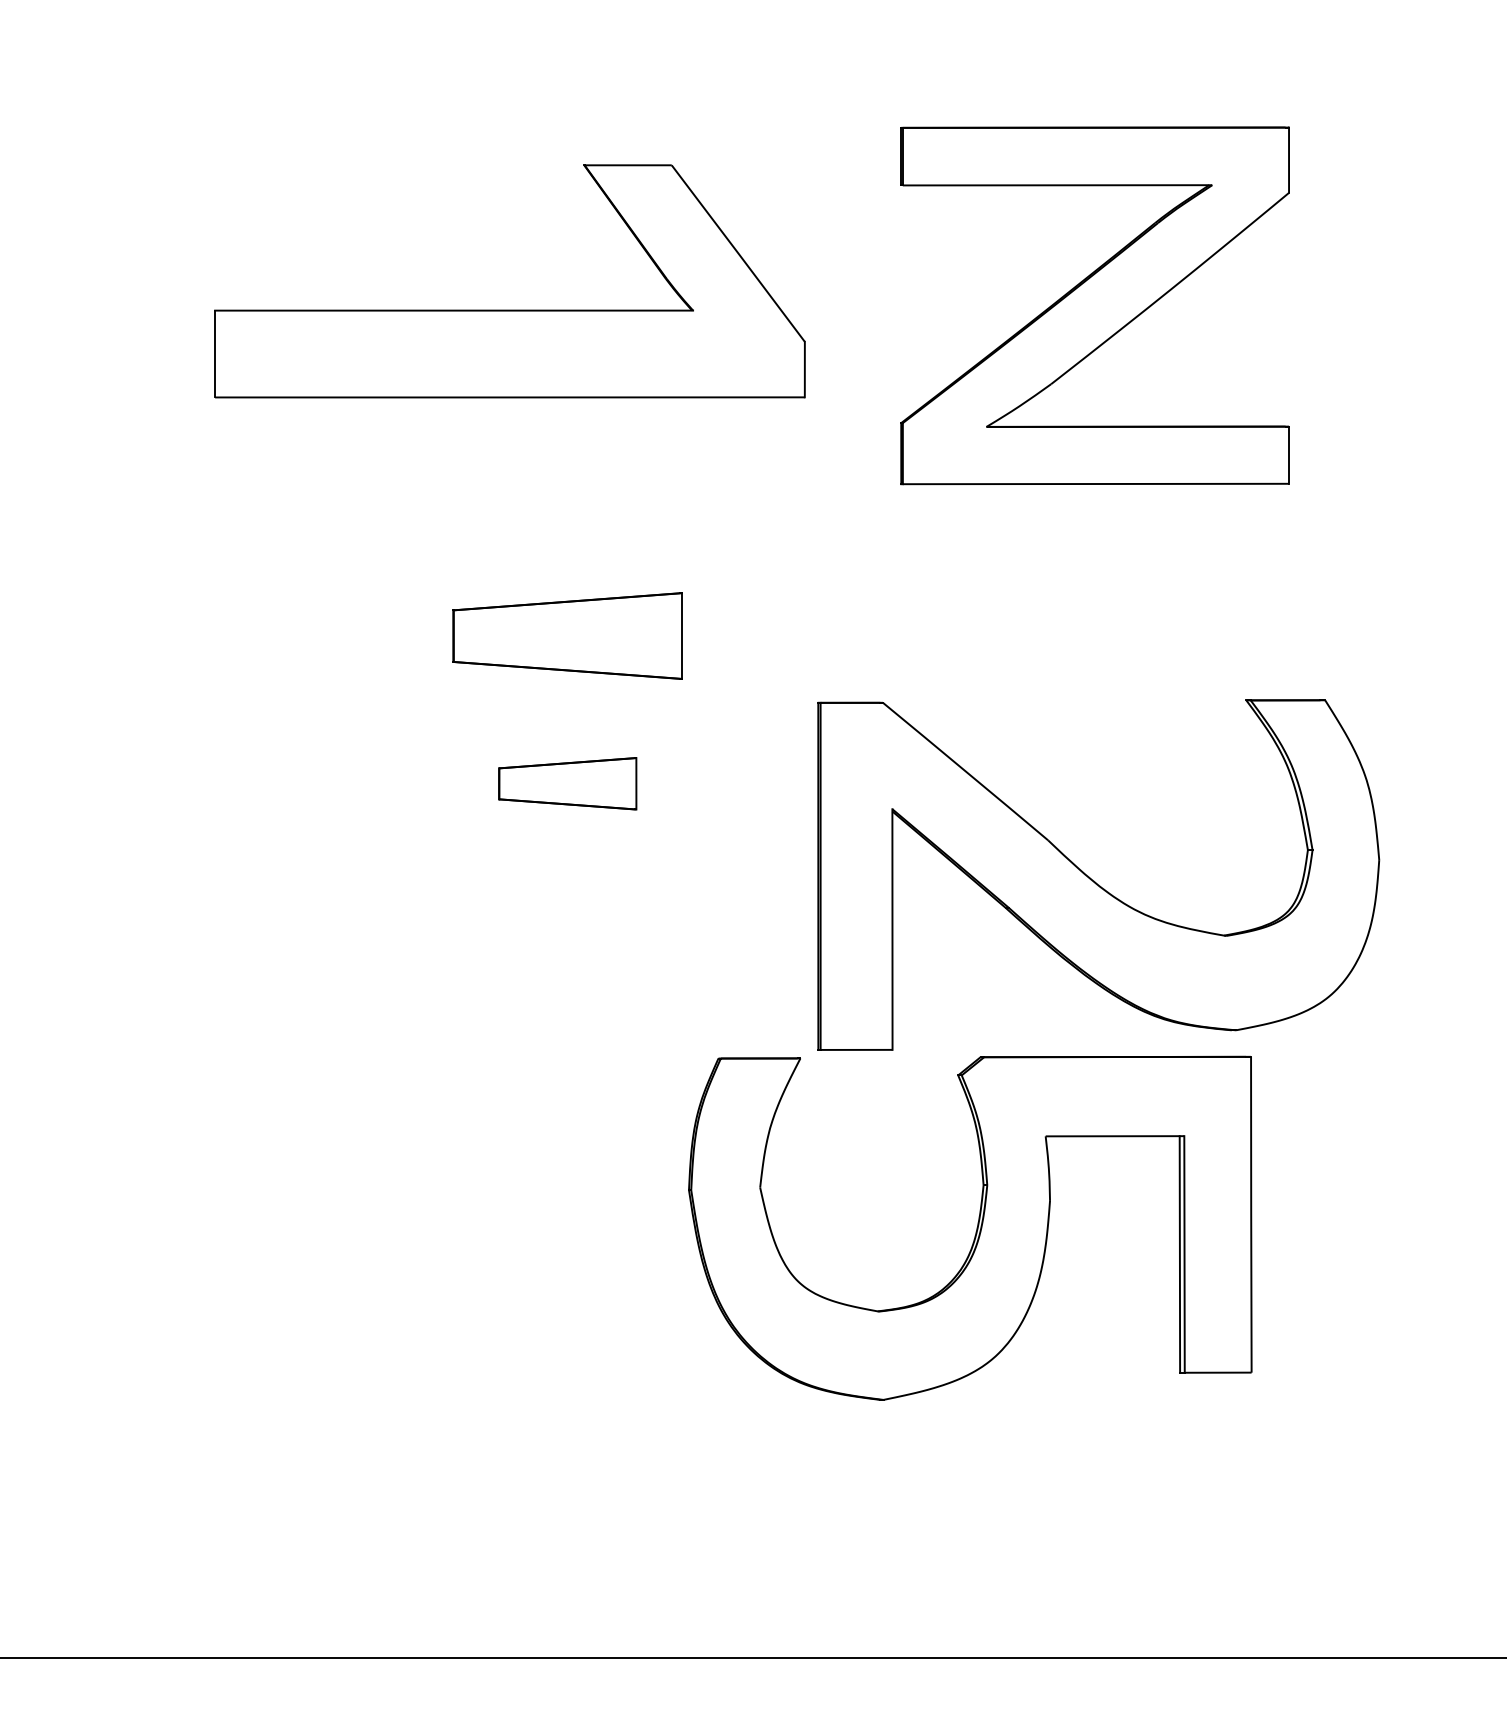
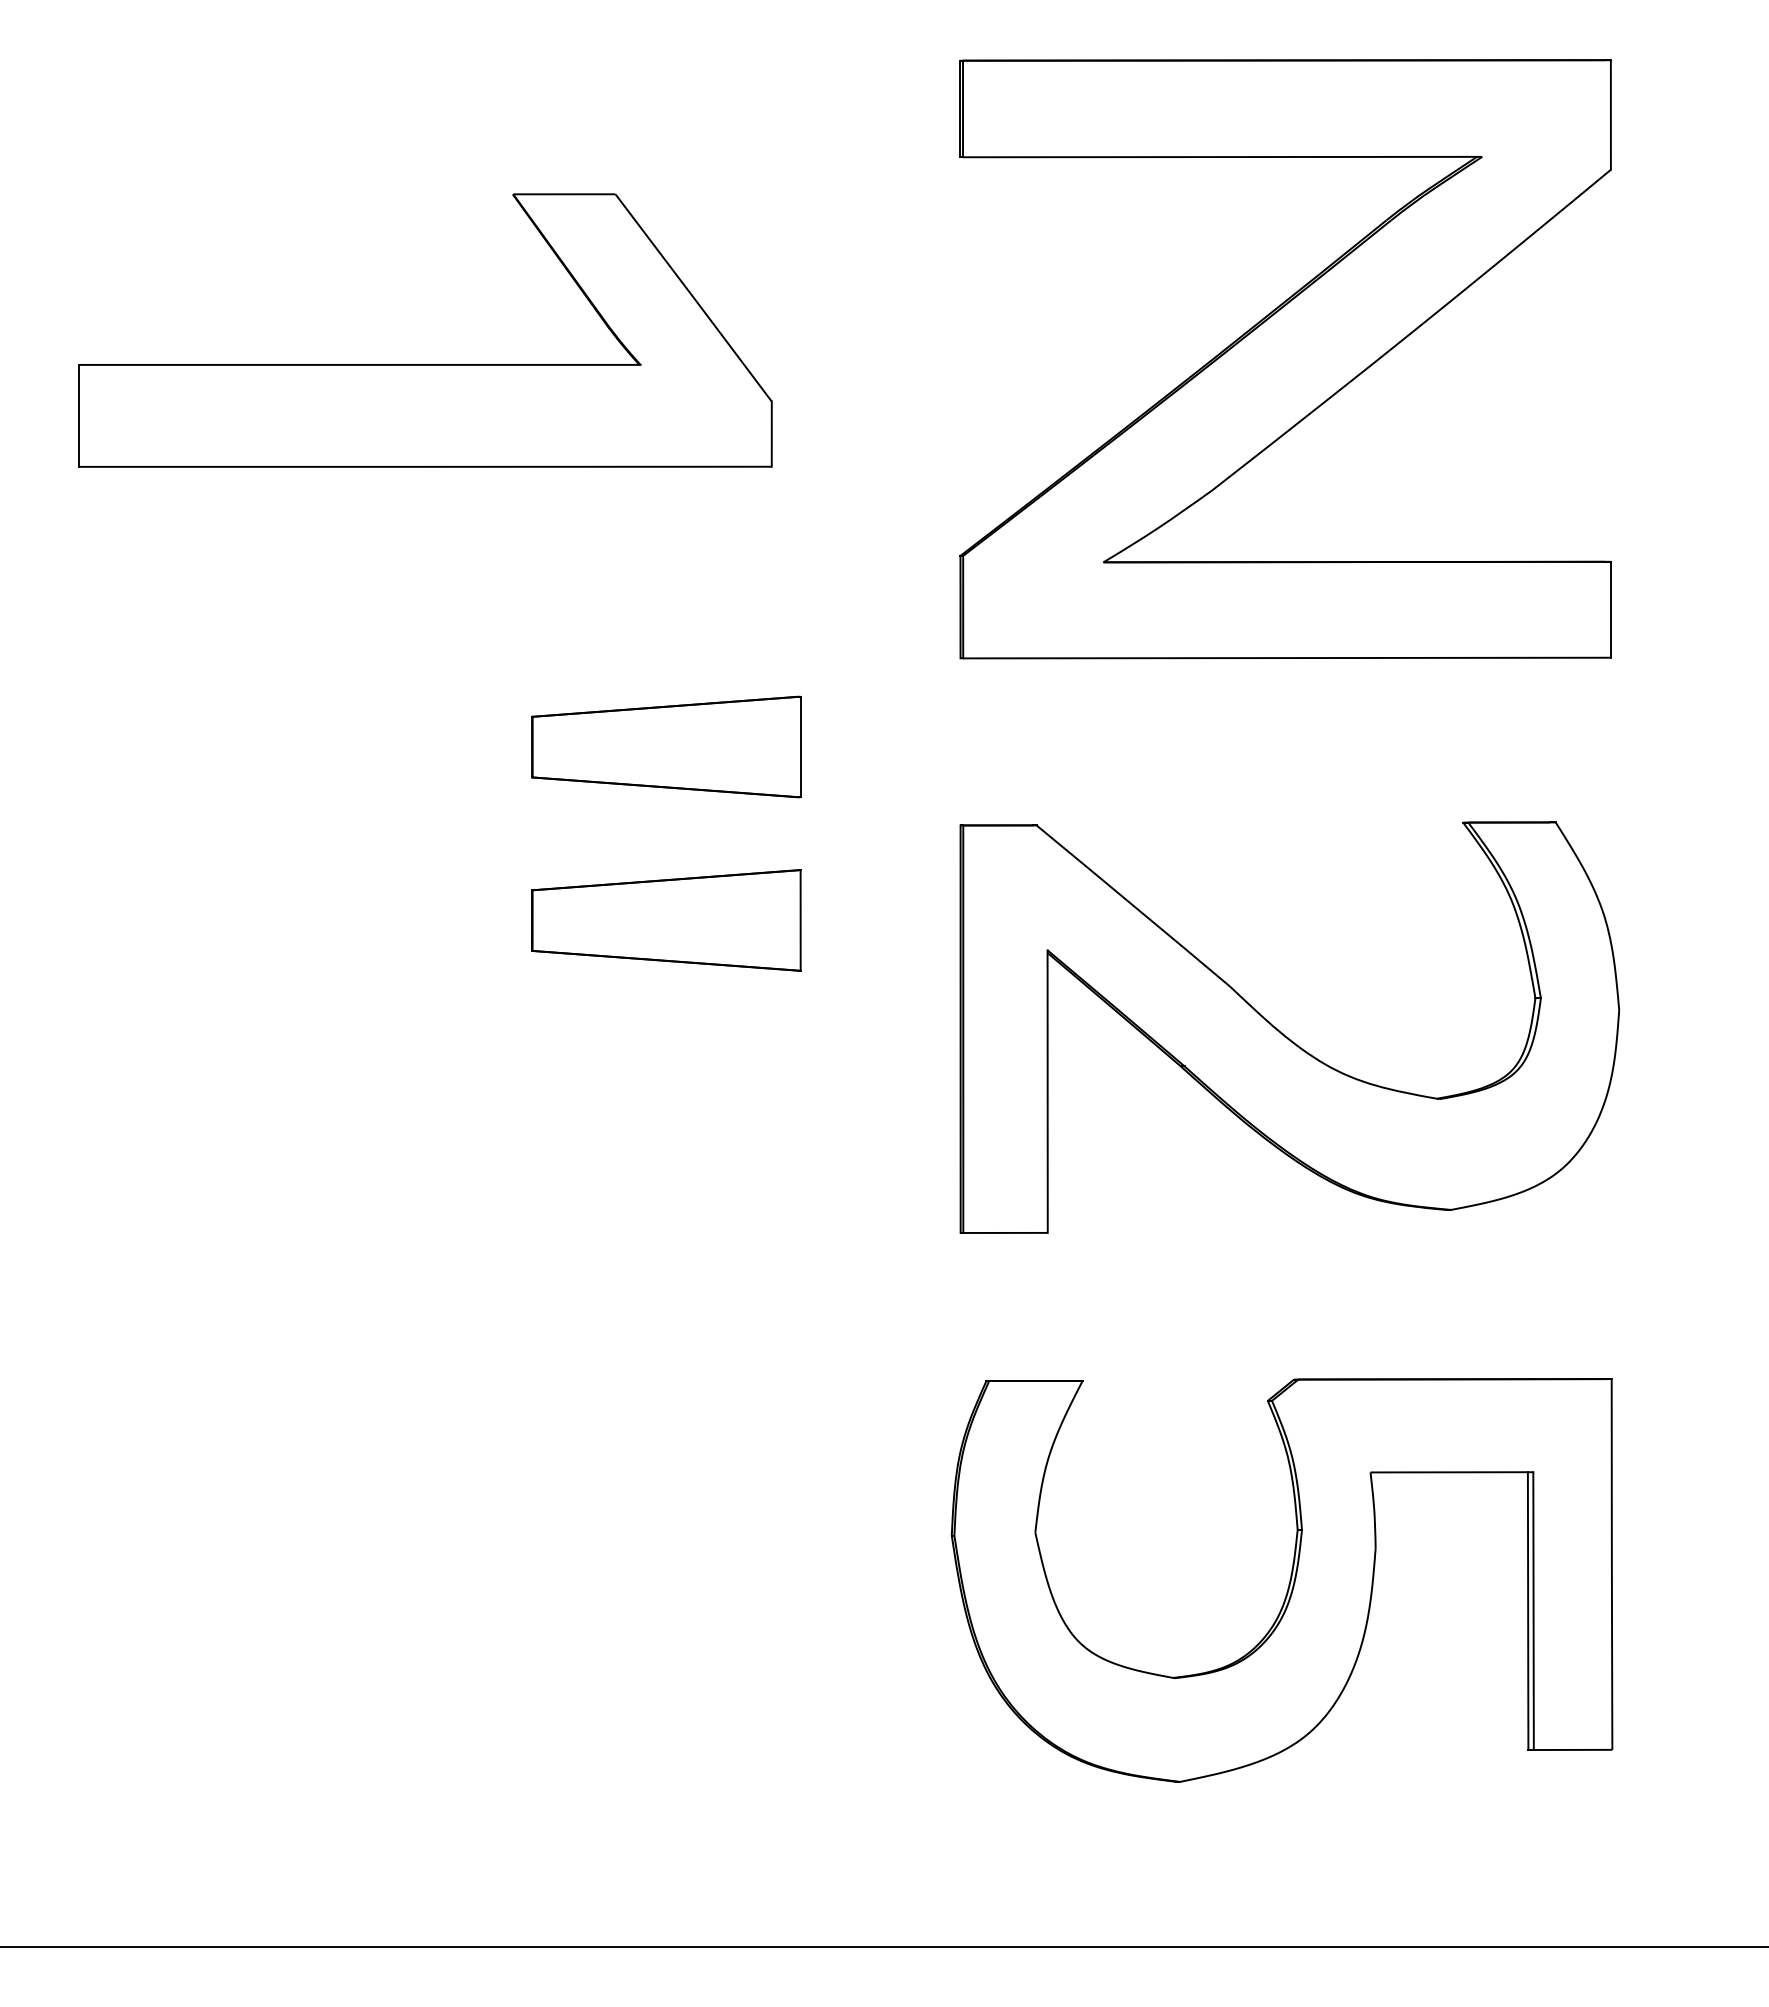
part: (1095, 306) -> (1285, 359), size x1.43
part: (509, 310) -> (425, 364), moved
part: (567, 783) -> (666, 920), size x1.67
part: (976, 1228) -> (1289, 1580), moved

